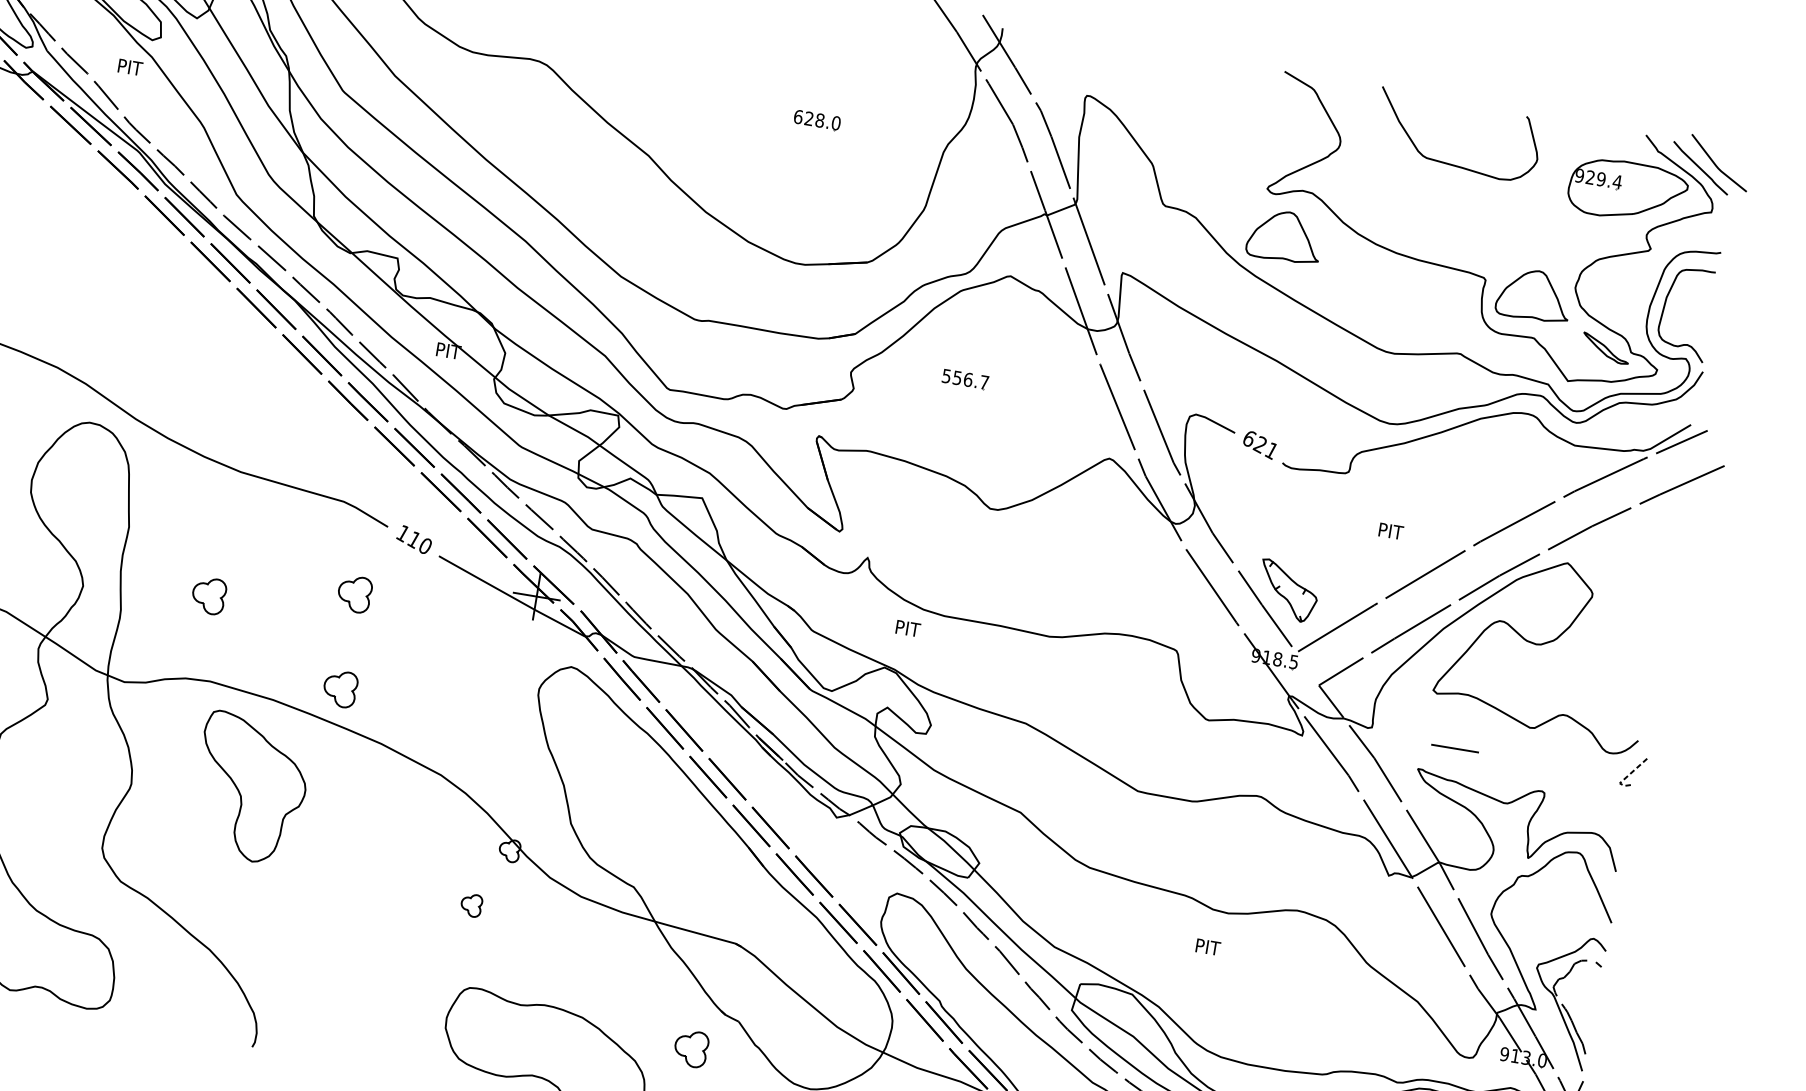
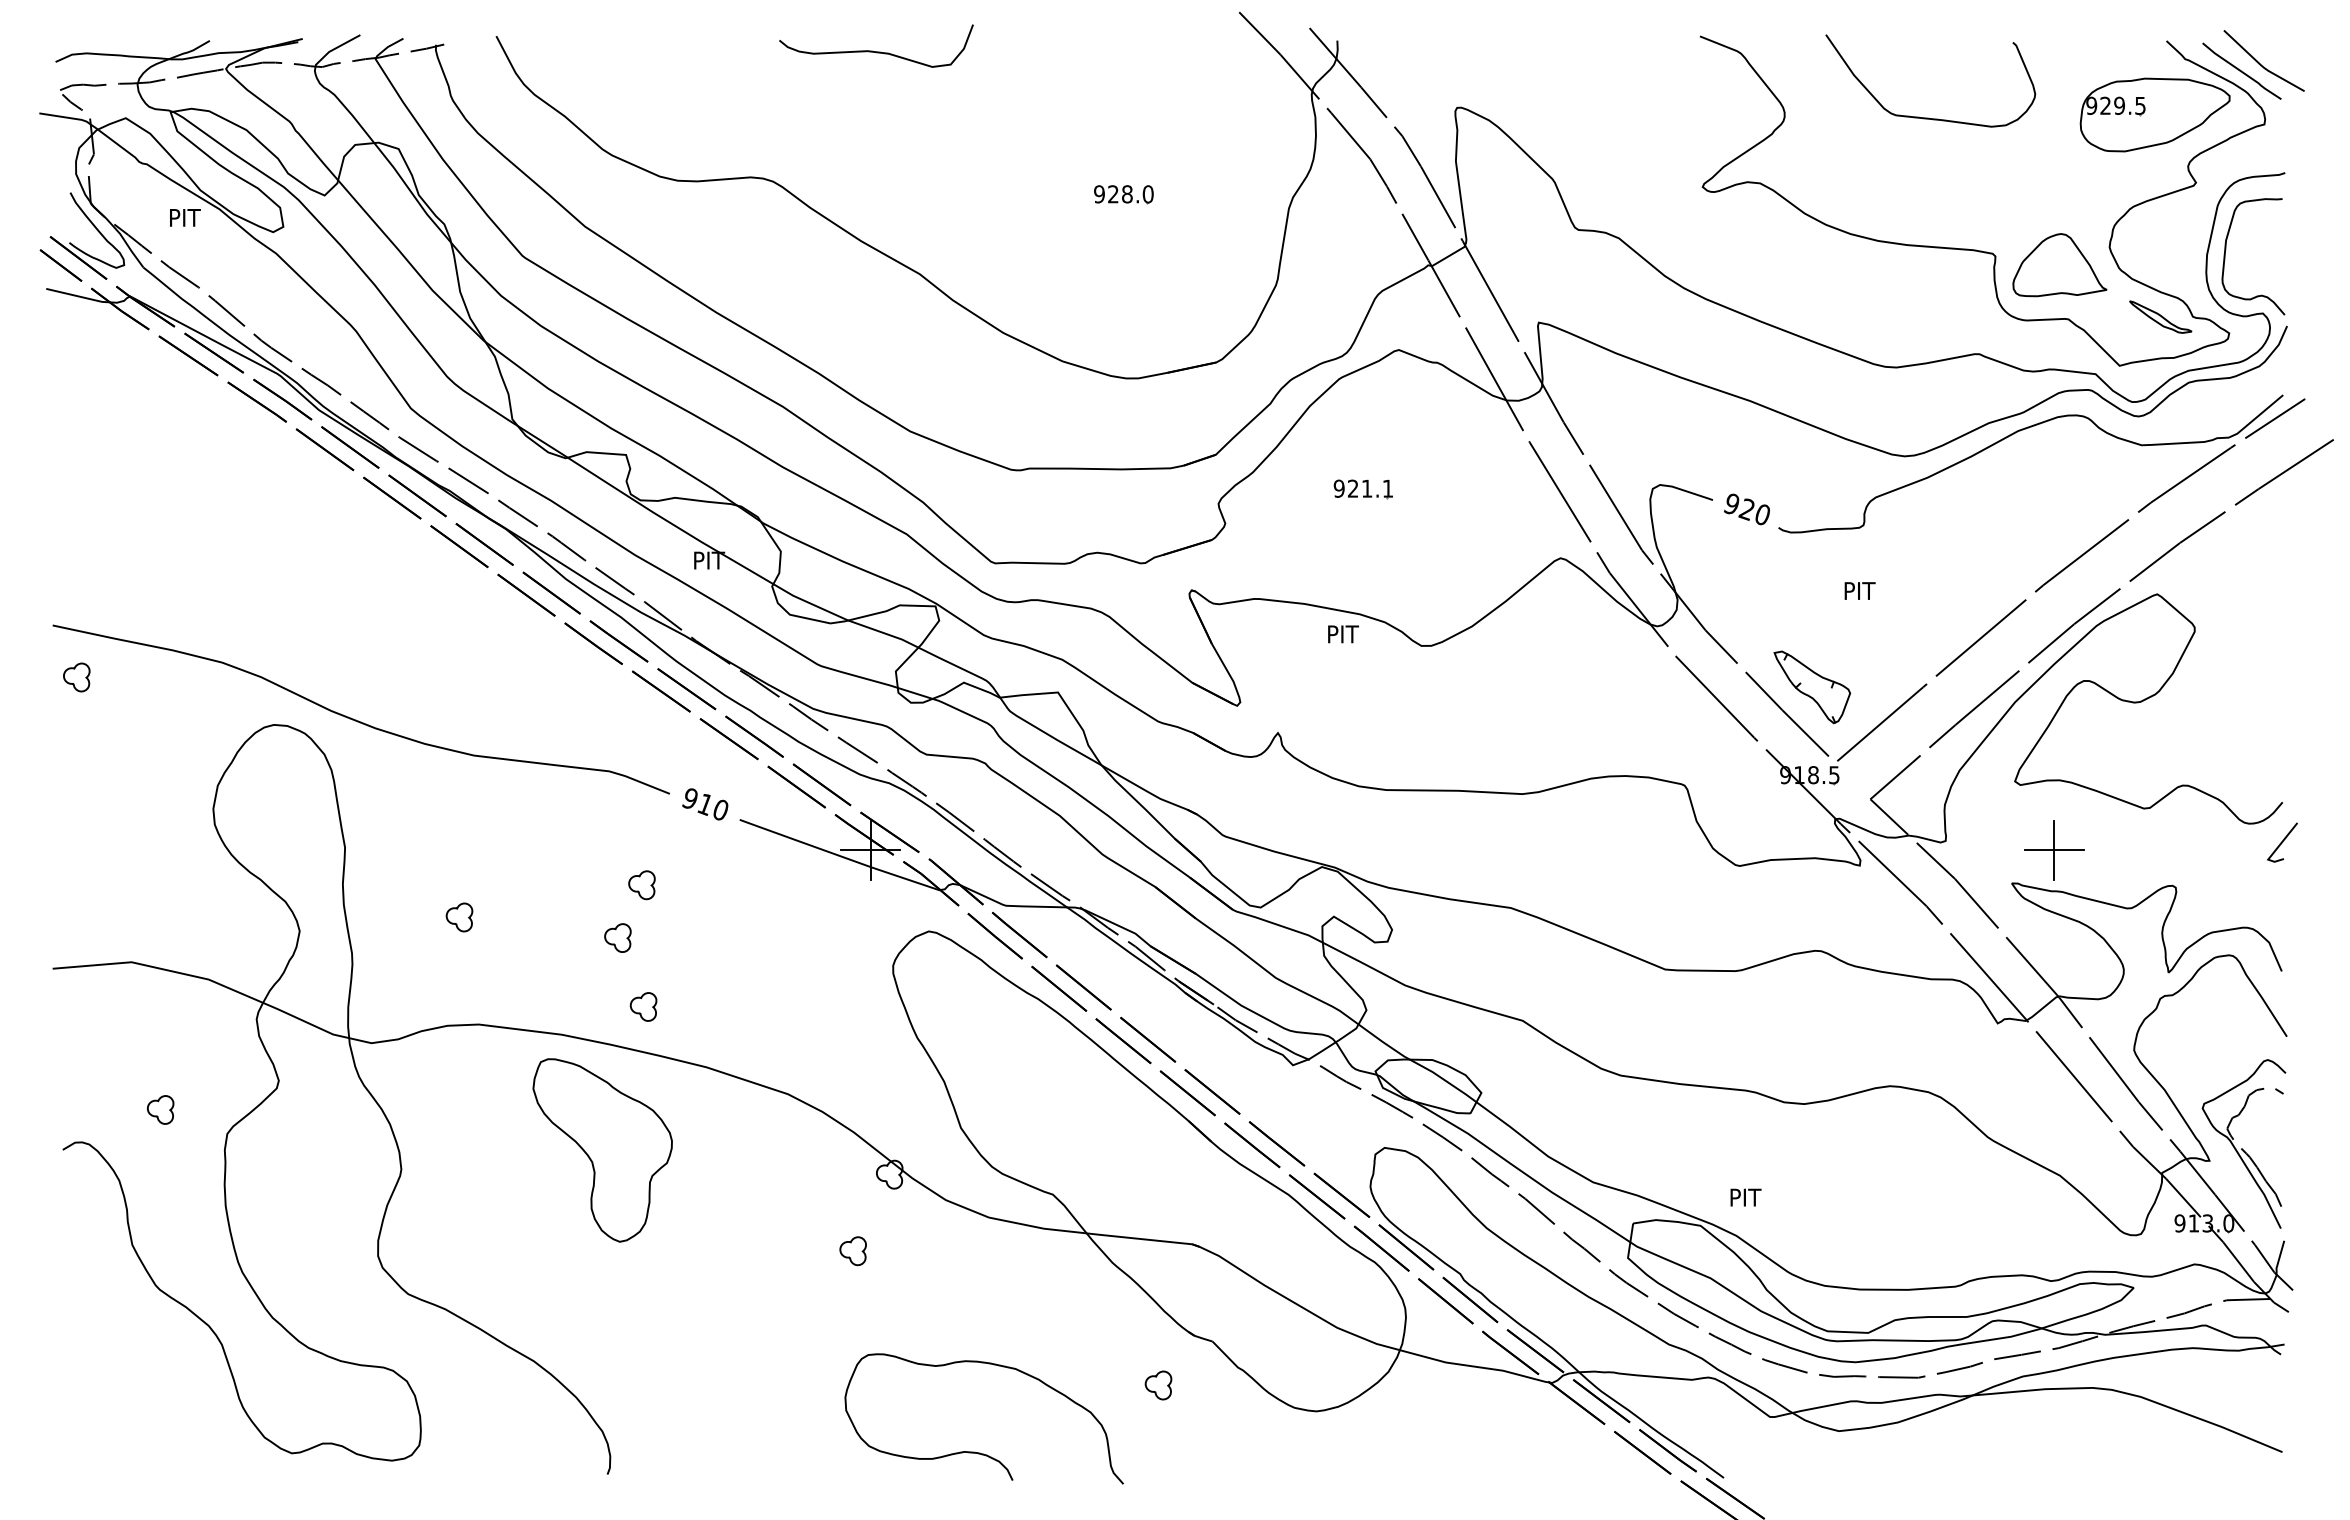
text: (130, 67) -> (185, 217), moved
text: (798, 117) -> (1099, 194), 628.0 -> 928.0
text: (1617, 181) -> (2140, 105), 929.4 -> 929.5
part: (1284, 236) -> (1734, 243), removed
text: (965, 379) -> (1363, 488), 556.7 -> 921.1
text: (1260, 444) -> (1747, 509), 621 -> 920
text: (1390, 530) -> (1859, 590), moved
text: (402, 533) -> (689, 799), 110 -> 910
part: (354, 594) -> (641, 885), size x0.62
part: (208, 595) -> (459, 917), size x0.62
text: (908, 628) -> (1343, 634), moved
part: (328, 631) -> (617, 937), added
part: (340, 688) -> (643, 1006), size x0.62
line: (1455, 748) -> (2054, 849), added
line: (1627, 775) -> (2276, 848), dashed -> solid
part: (250, 788) -> (602, 1150), moved
text: (1207, 947) -> (1745, 1197), moved
part: (691, 1048) -> (1158, 1385), size x0.62

